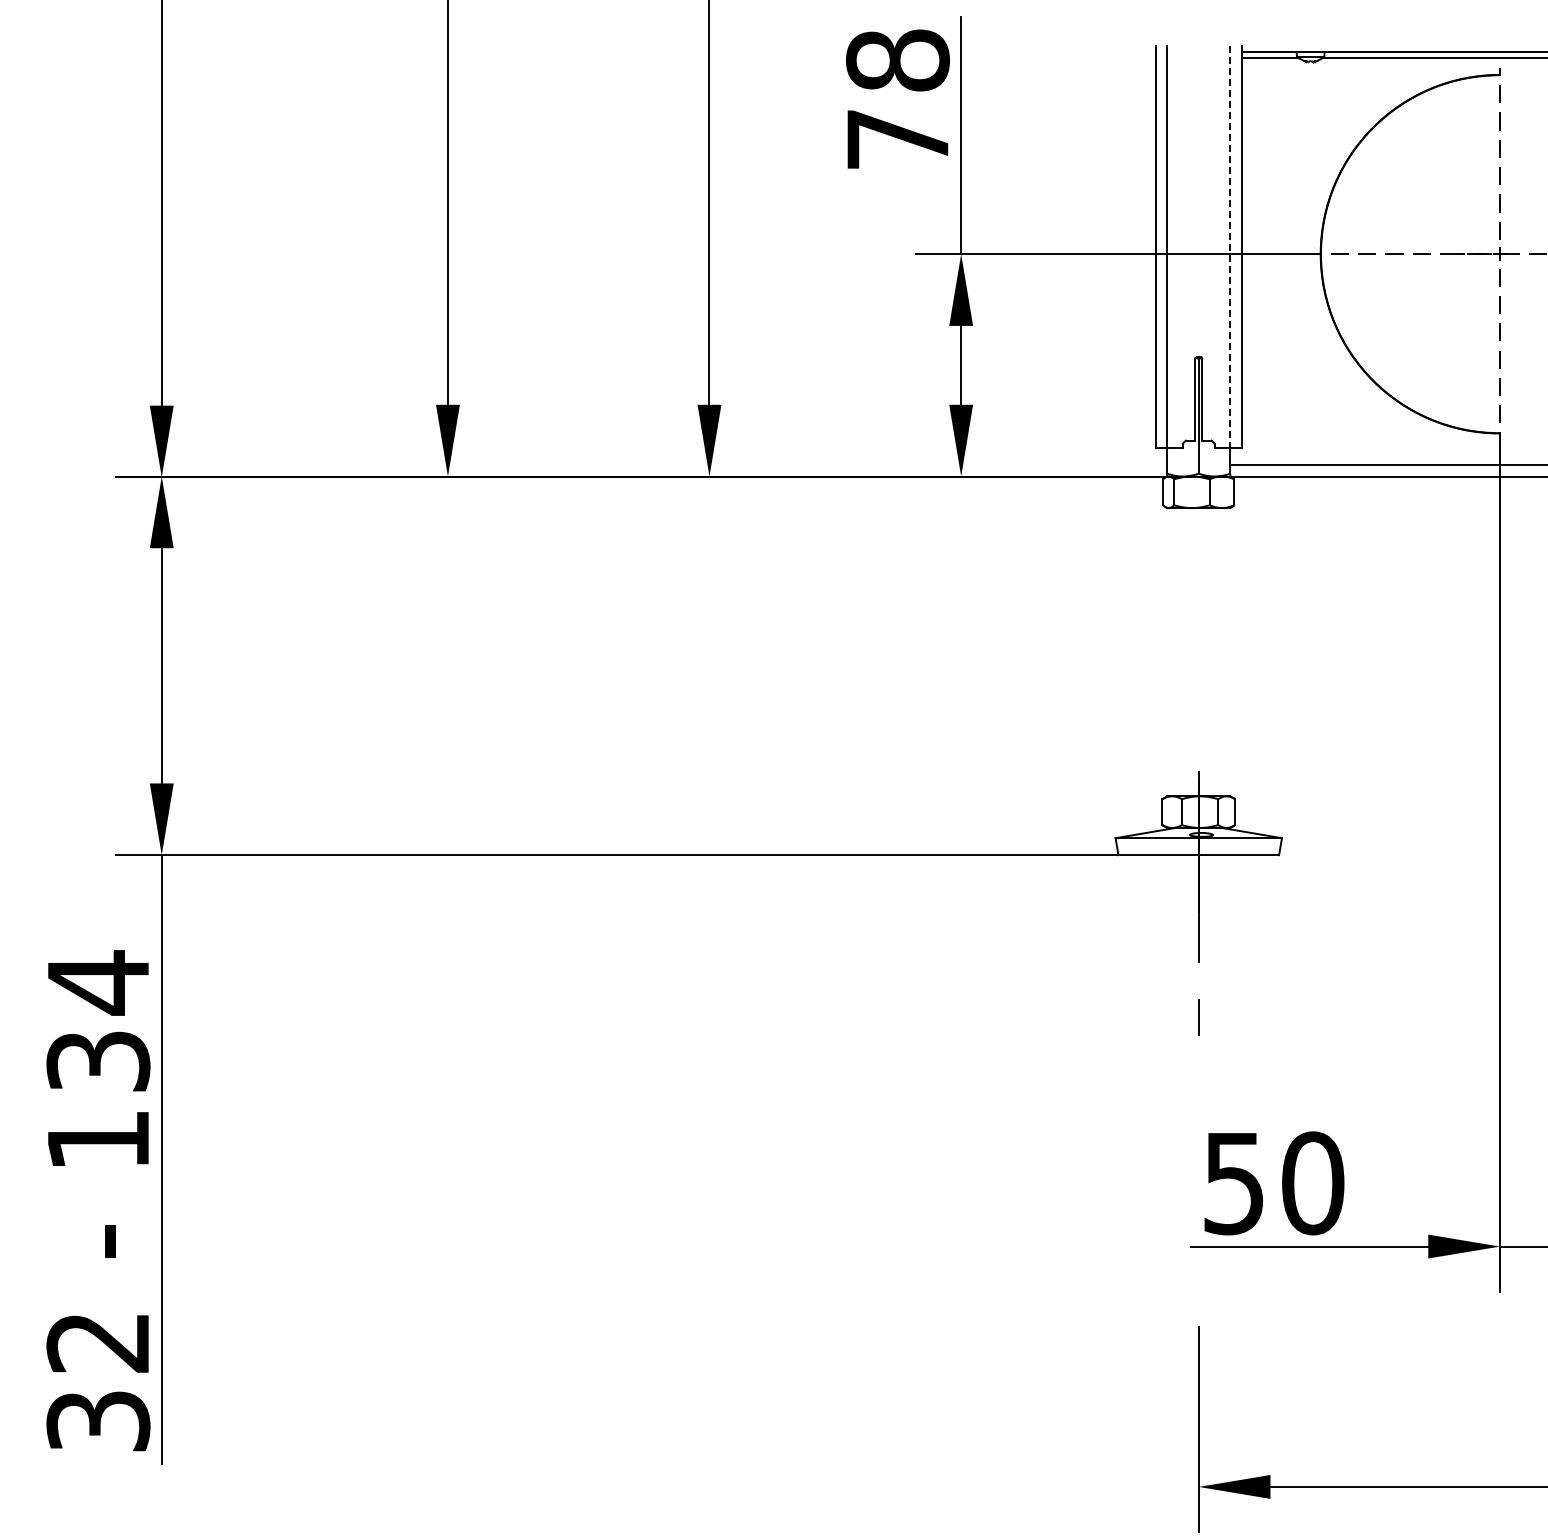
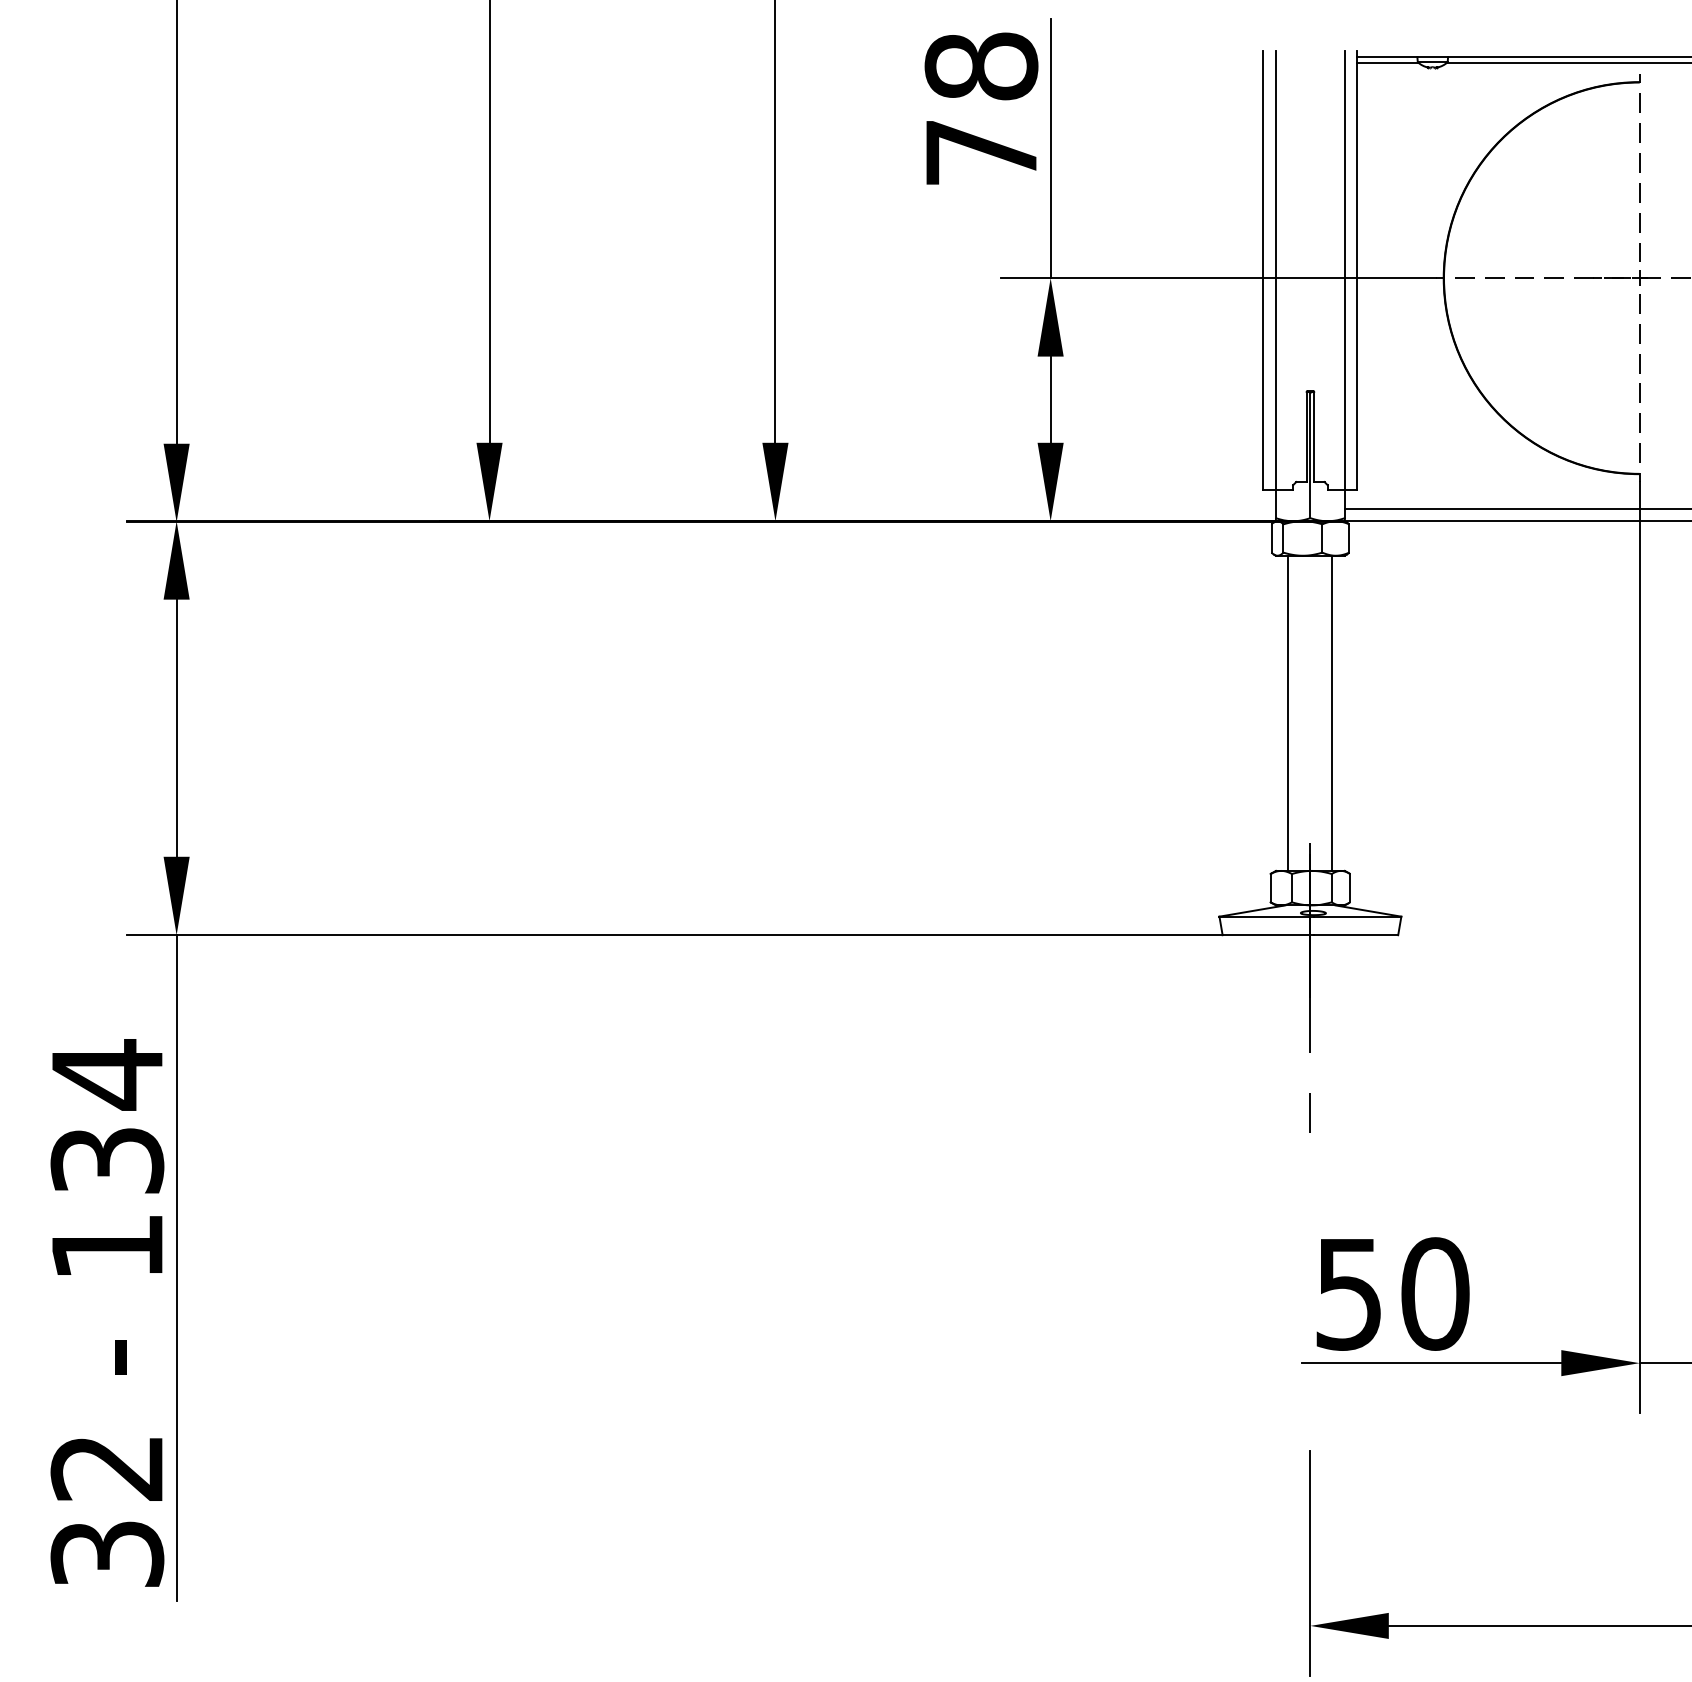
line: (1230, 247) -> (1345, 270), dashed -> solid
line: (1178, 652) -> (1288, 713), added
line: (1218, 652) -> (1331, 713), added

